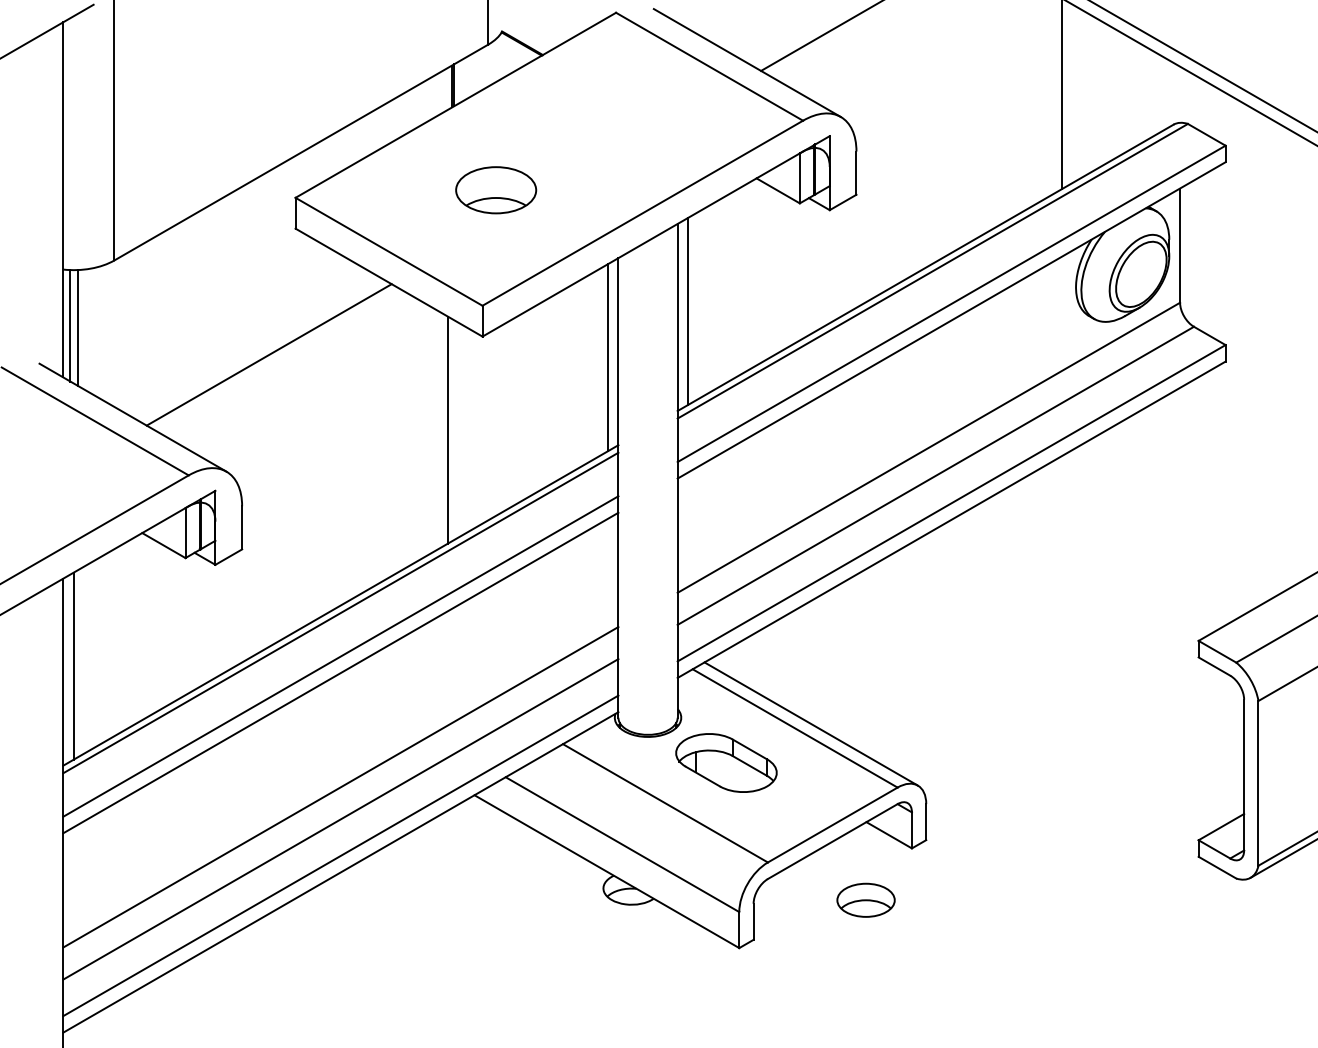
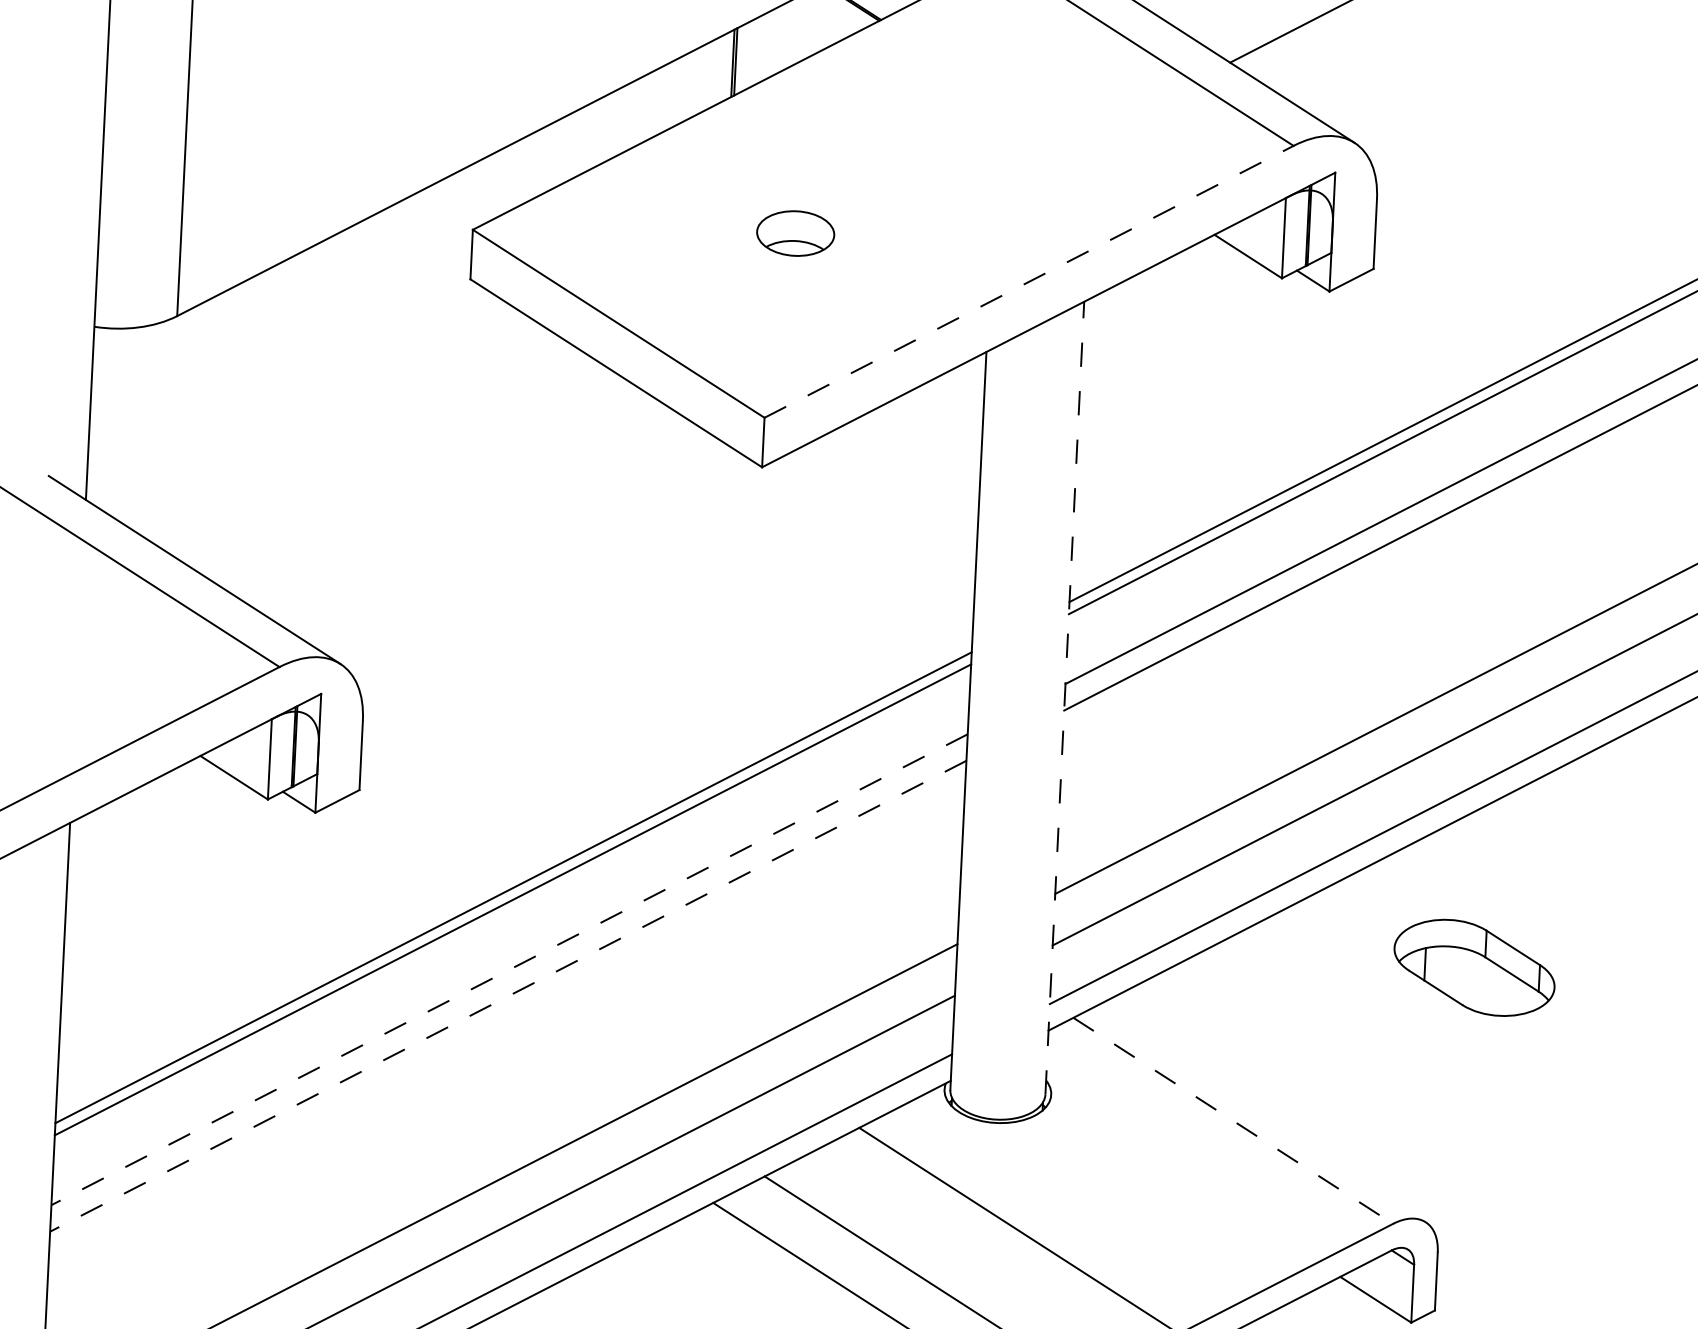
part: (496, 190) -> (796, 233), size x0.6
line: (643, 213) -> (1030, 282), solid -> dashed
line: (688, 310) -> (1094, 441), removed
line: (70, 325) -> (101, 417), removed
line: (78, 328) -> (114, 422), removed
line: (268, 354) -> (417, 479), removed
line: (608, 357) -> (962, 510), removed
line: (447, 429) -> (698, 613), removed
line: (677, 470) -> (1064, 697), solid -> dashed
line: (340, 656) -> (508, 969), solid -> dashed
line: (73, 665) -> (79, 963), removed
line: (340, 673) -> (507, 996), solid -> dashed
line: (810, 723) -> (1258, 1114), removed
line: (795, 728) -> (1233, 1120), solid -> dashed
part: (726, 762) -> (1474, 967), moved

